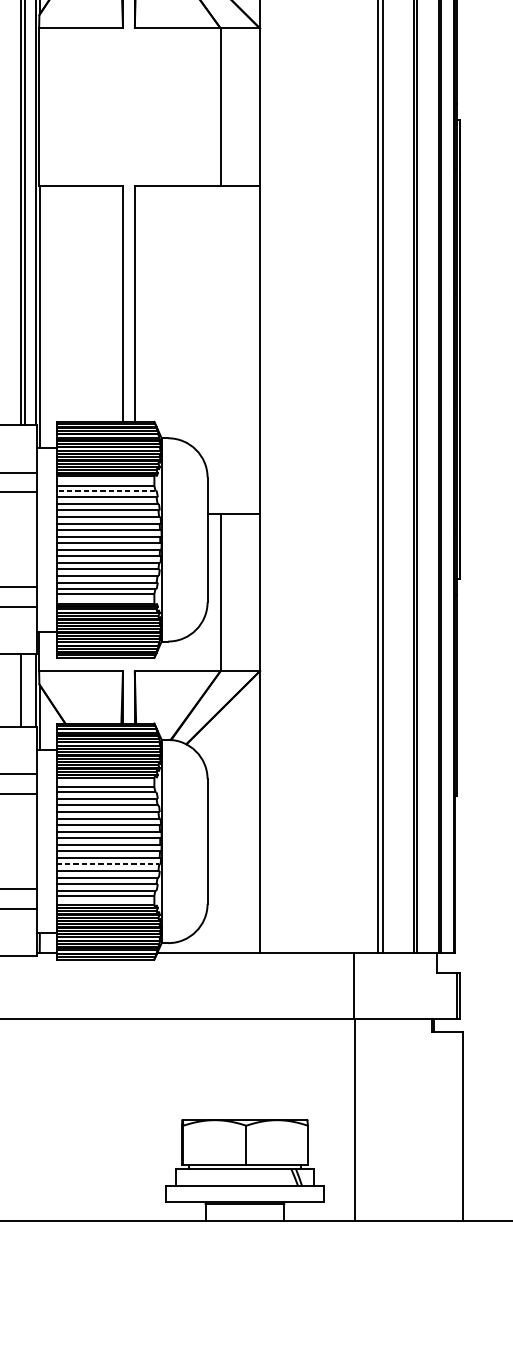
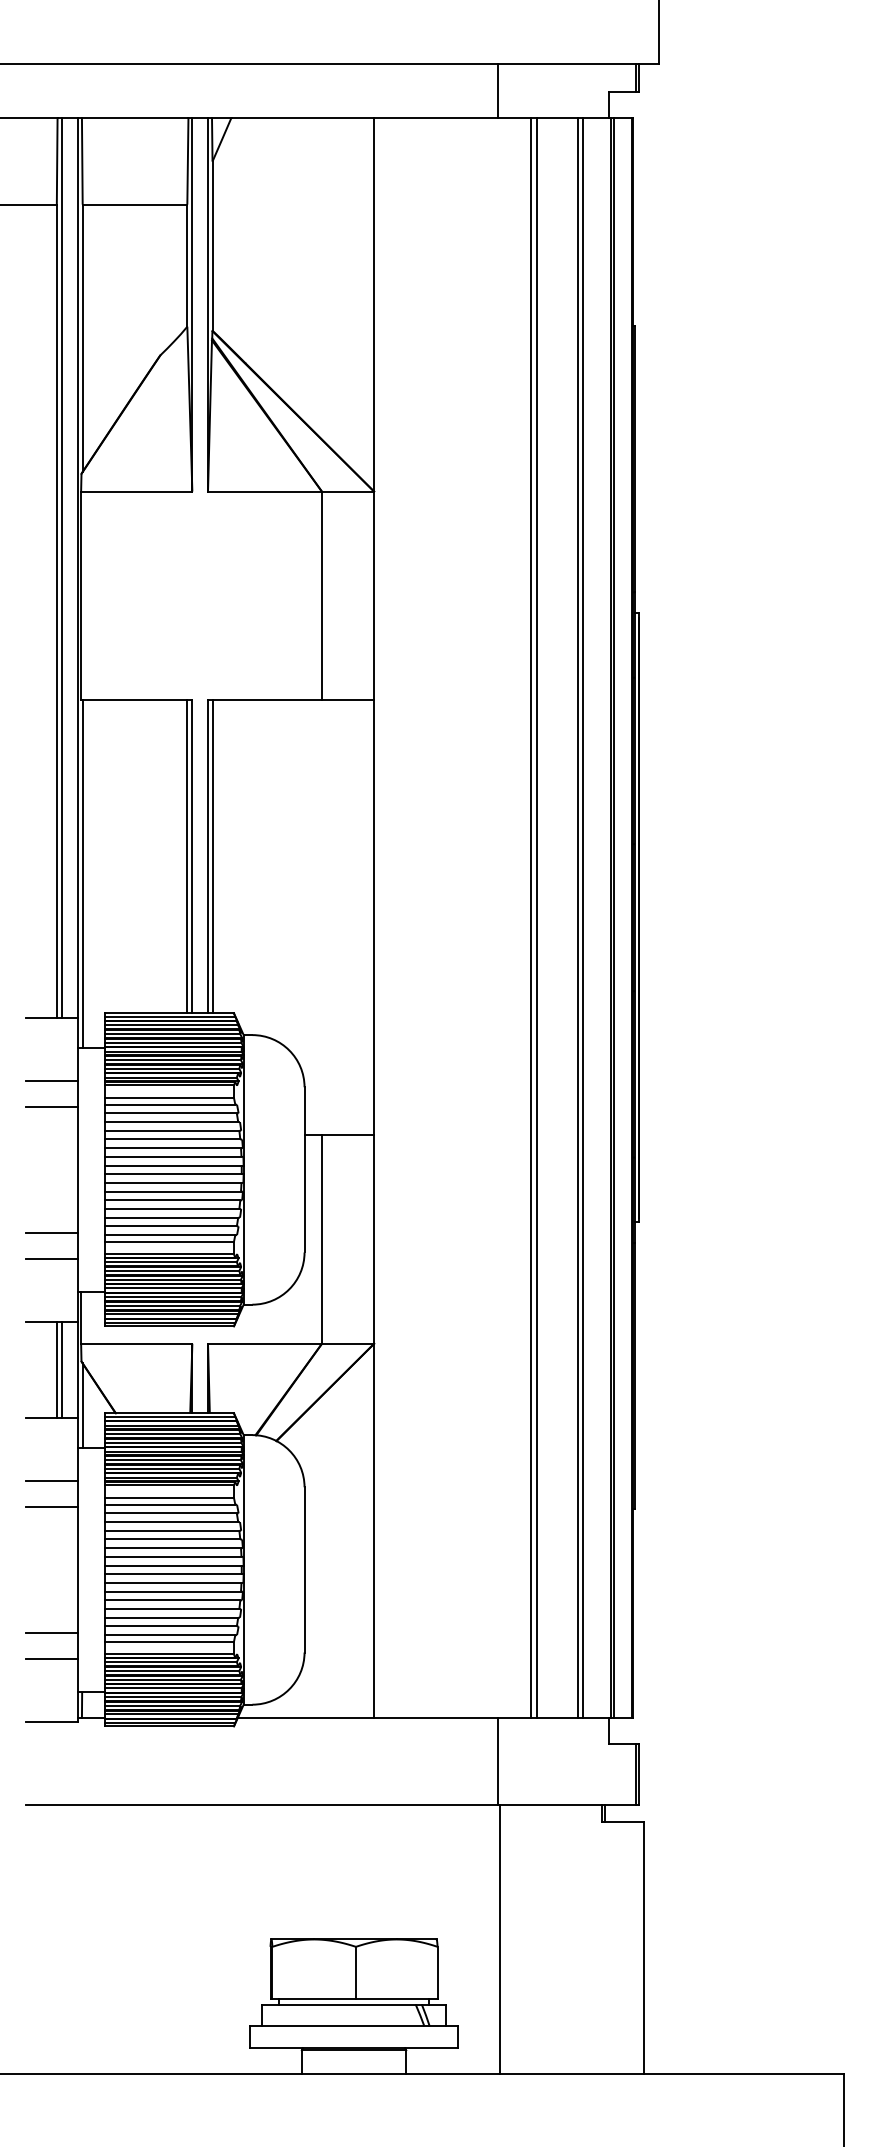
line: (119, 303) -> (187, 856), added
line: (138, 303) -> (212, 856), added
line: (105, 490) -> (169, 1104), dashed -> solid
line: (24, 690) -> (61, 1369), added
line: (108, 864) -> (172, 1600), dashed -> solid

